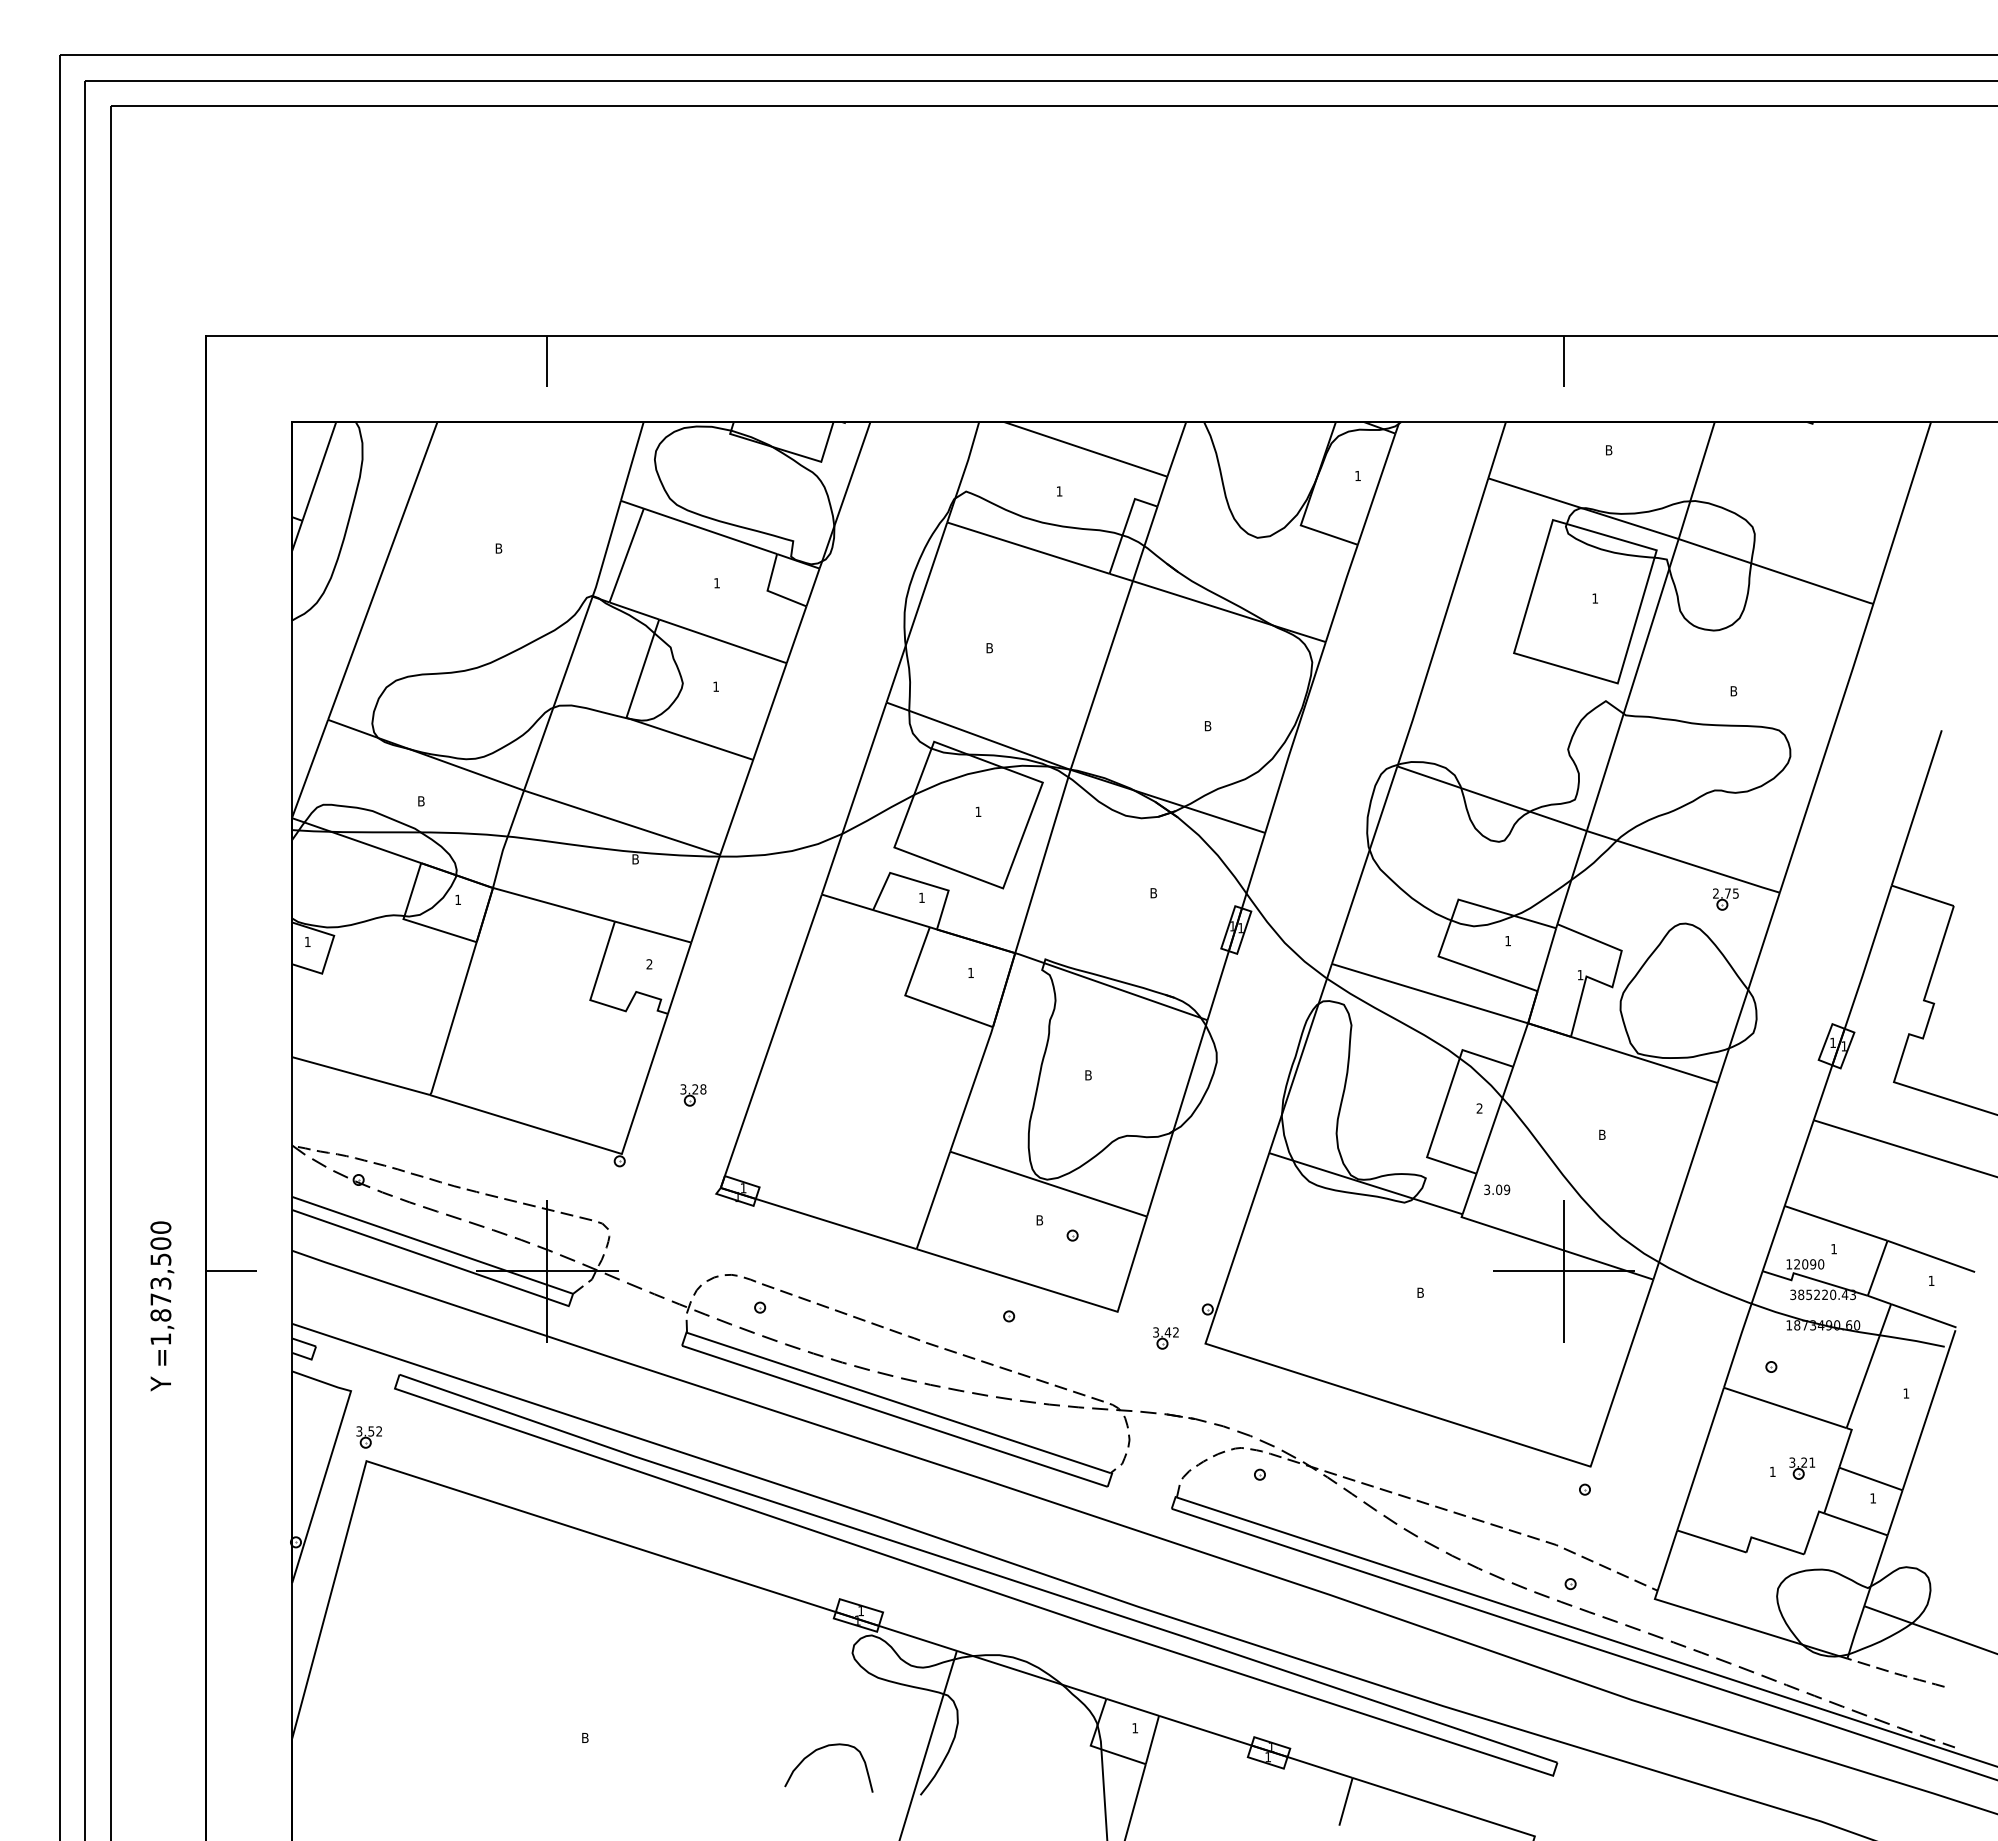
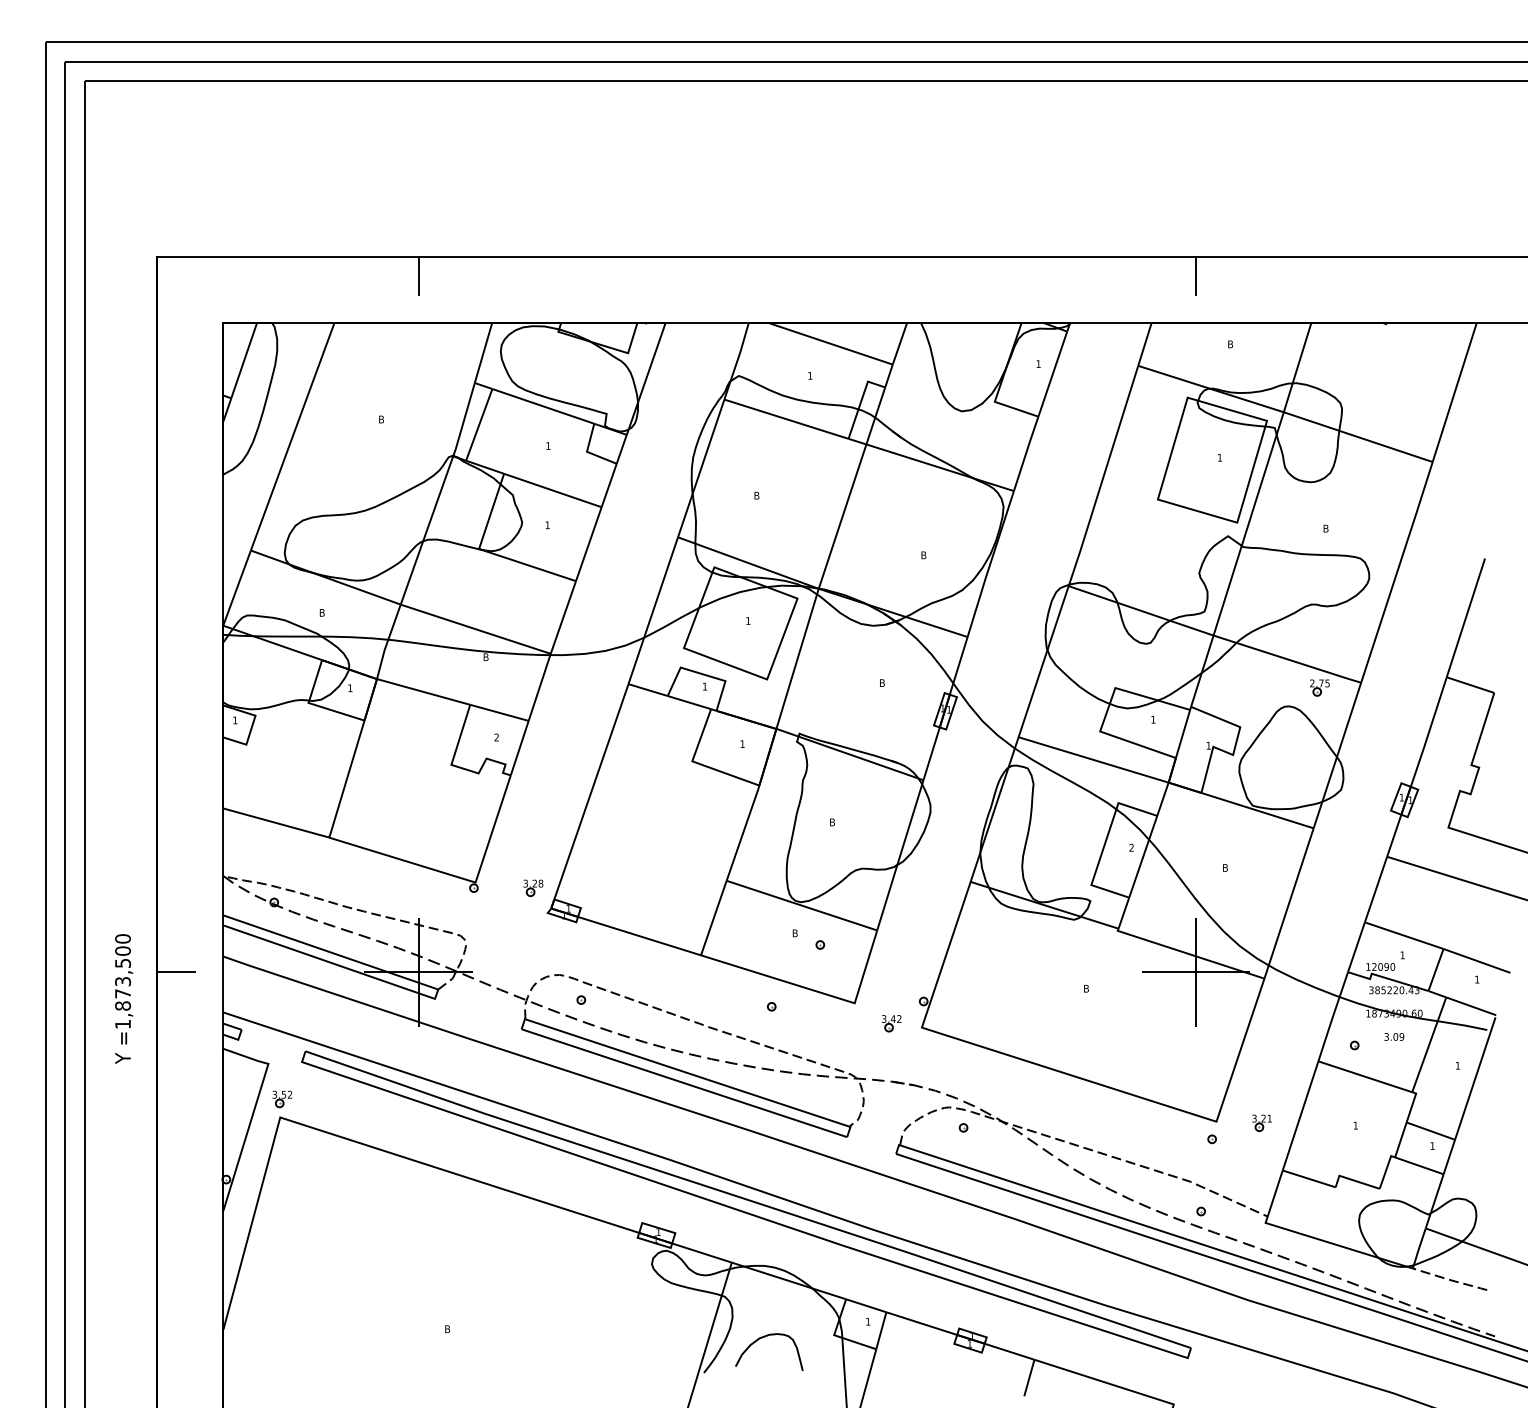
part: (693, 1095) -> (533, 888), moved
text: (1497, 1189) -> (1394, 1036), moved
part: (1802, 1468) -> (1262, 1123), moved
curve: (823, 1748) -> (765, 1337), moved

